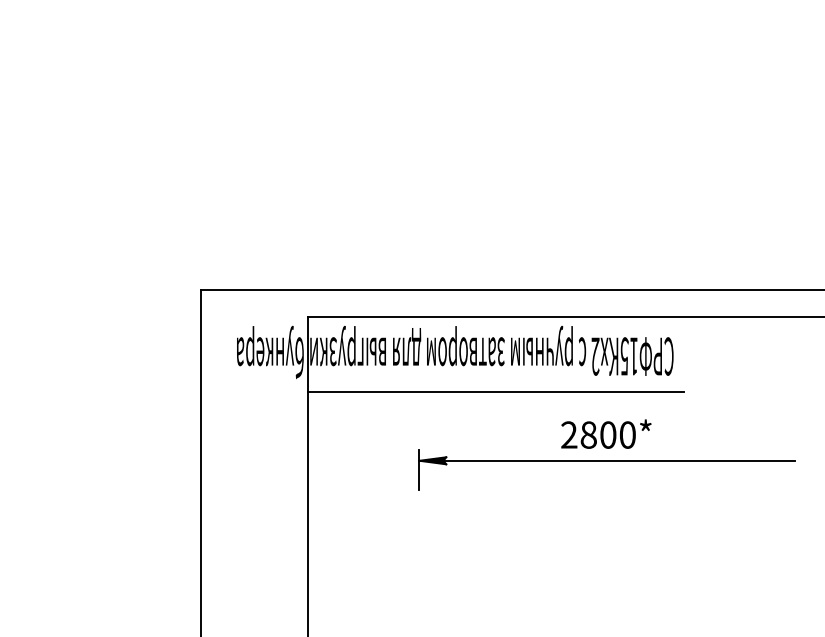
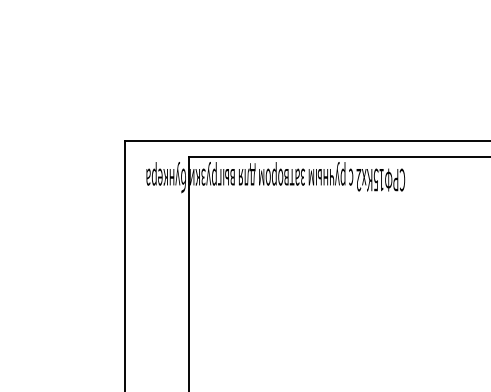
line: (495, 392) -> (299, 201), removed
part: (606, 455) -> (365, 238), removed

